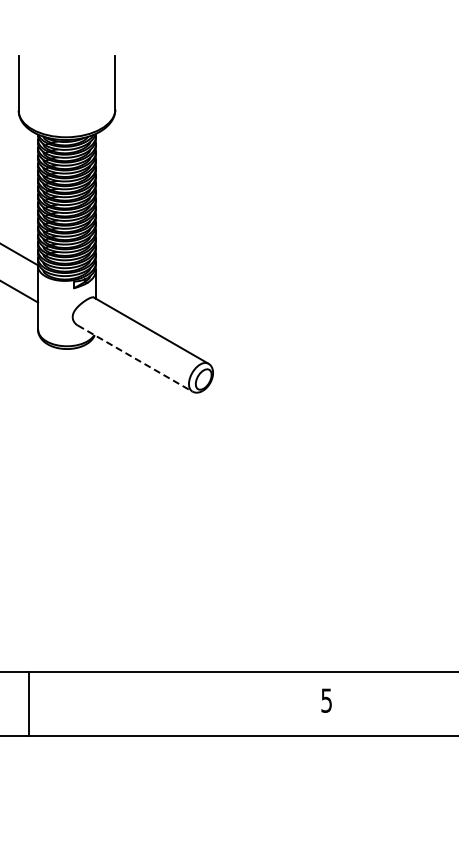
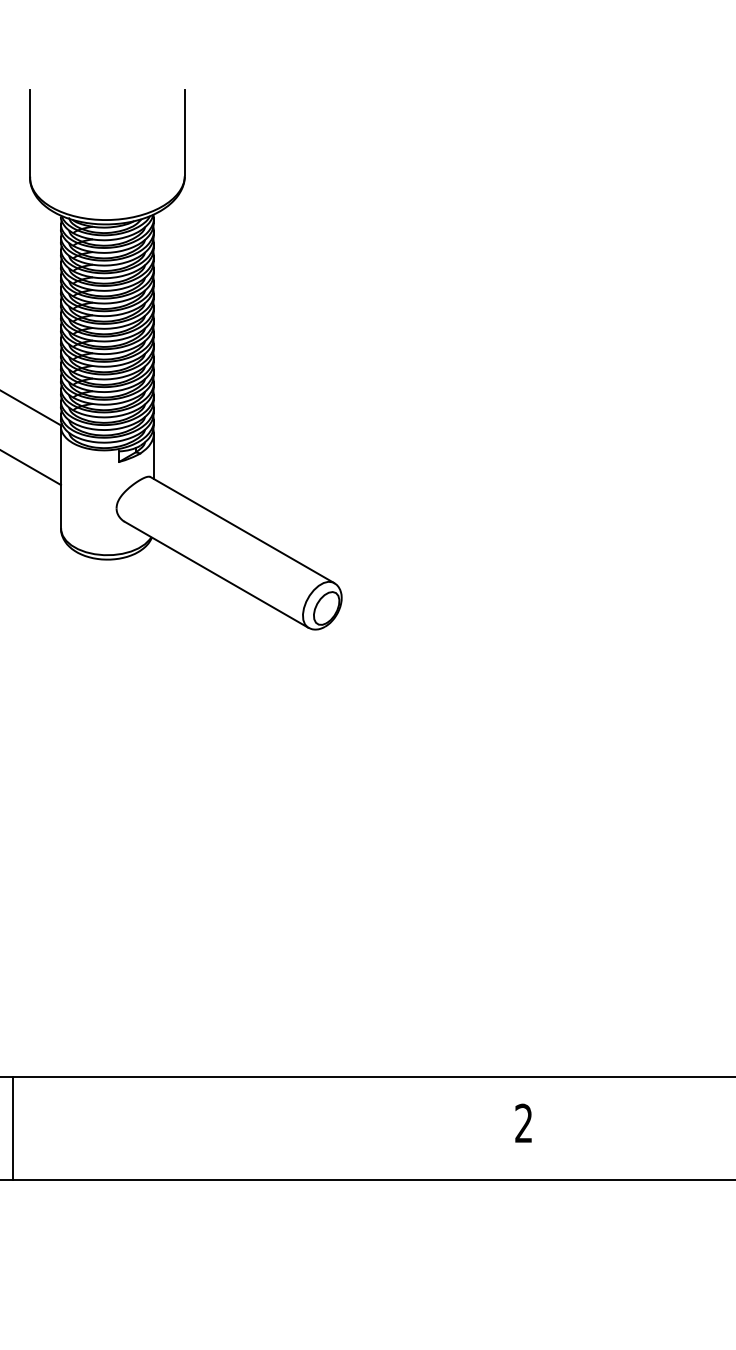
line: (135, 358) -> (217, 574), dashed -> solid
text: (326, 700) -> (523, 1123), 5 -> 2
line: (29, 703) -> (13, 1128), moved

